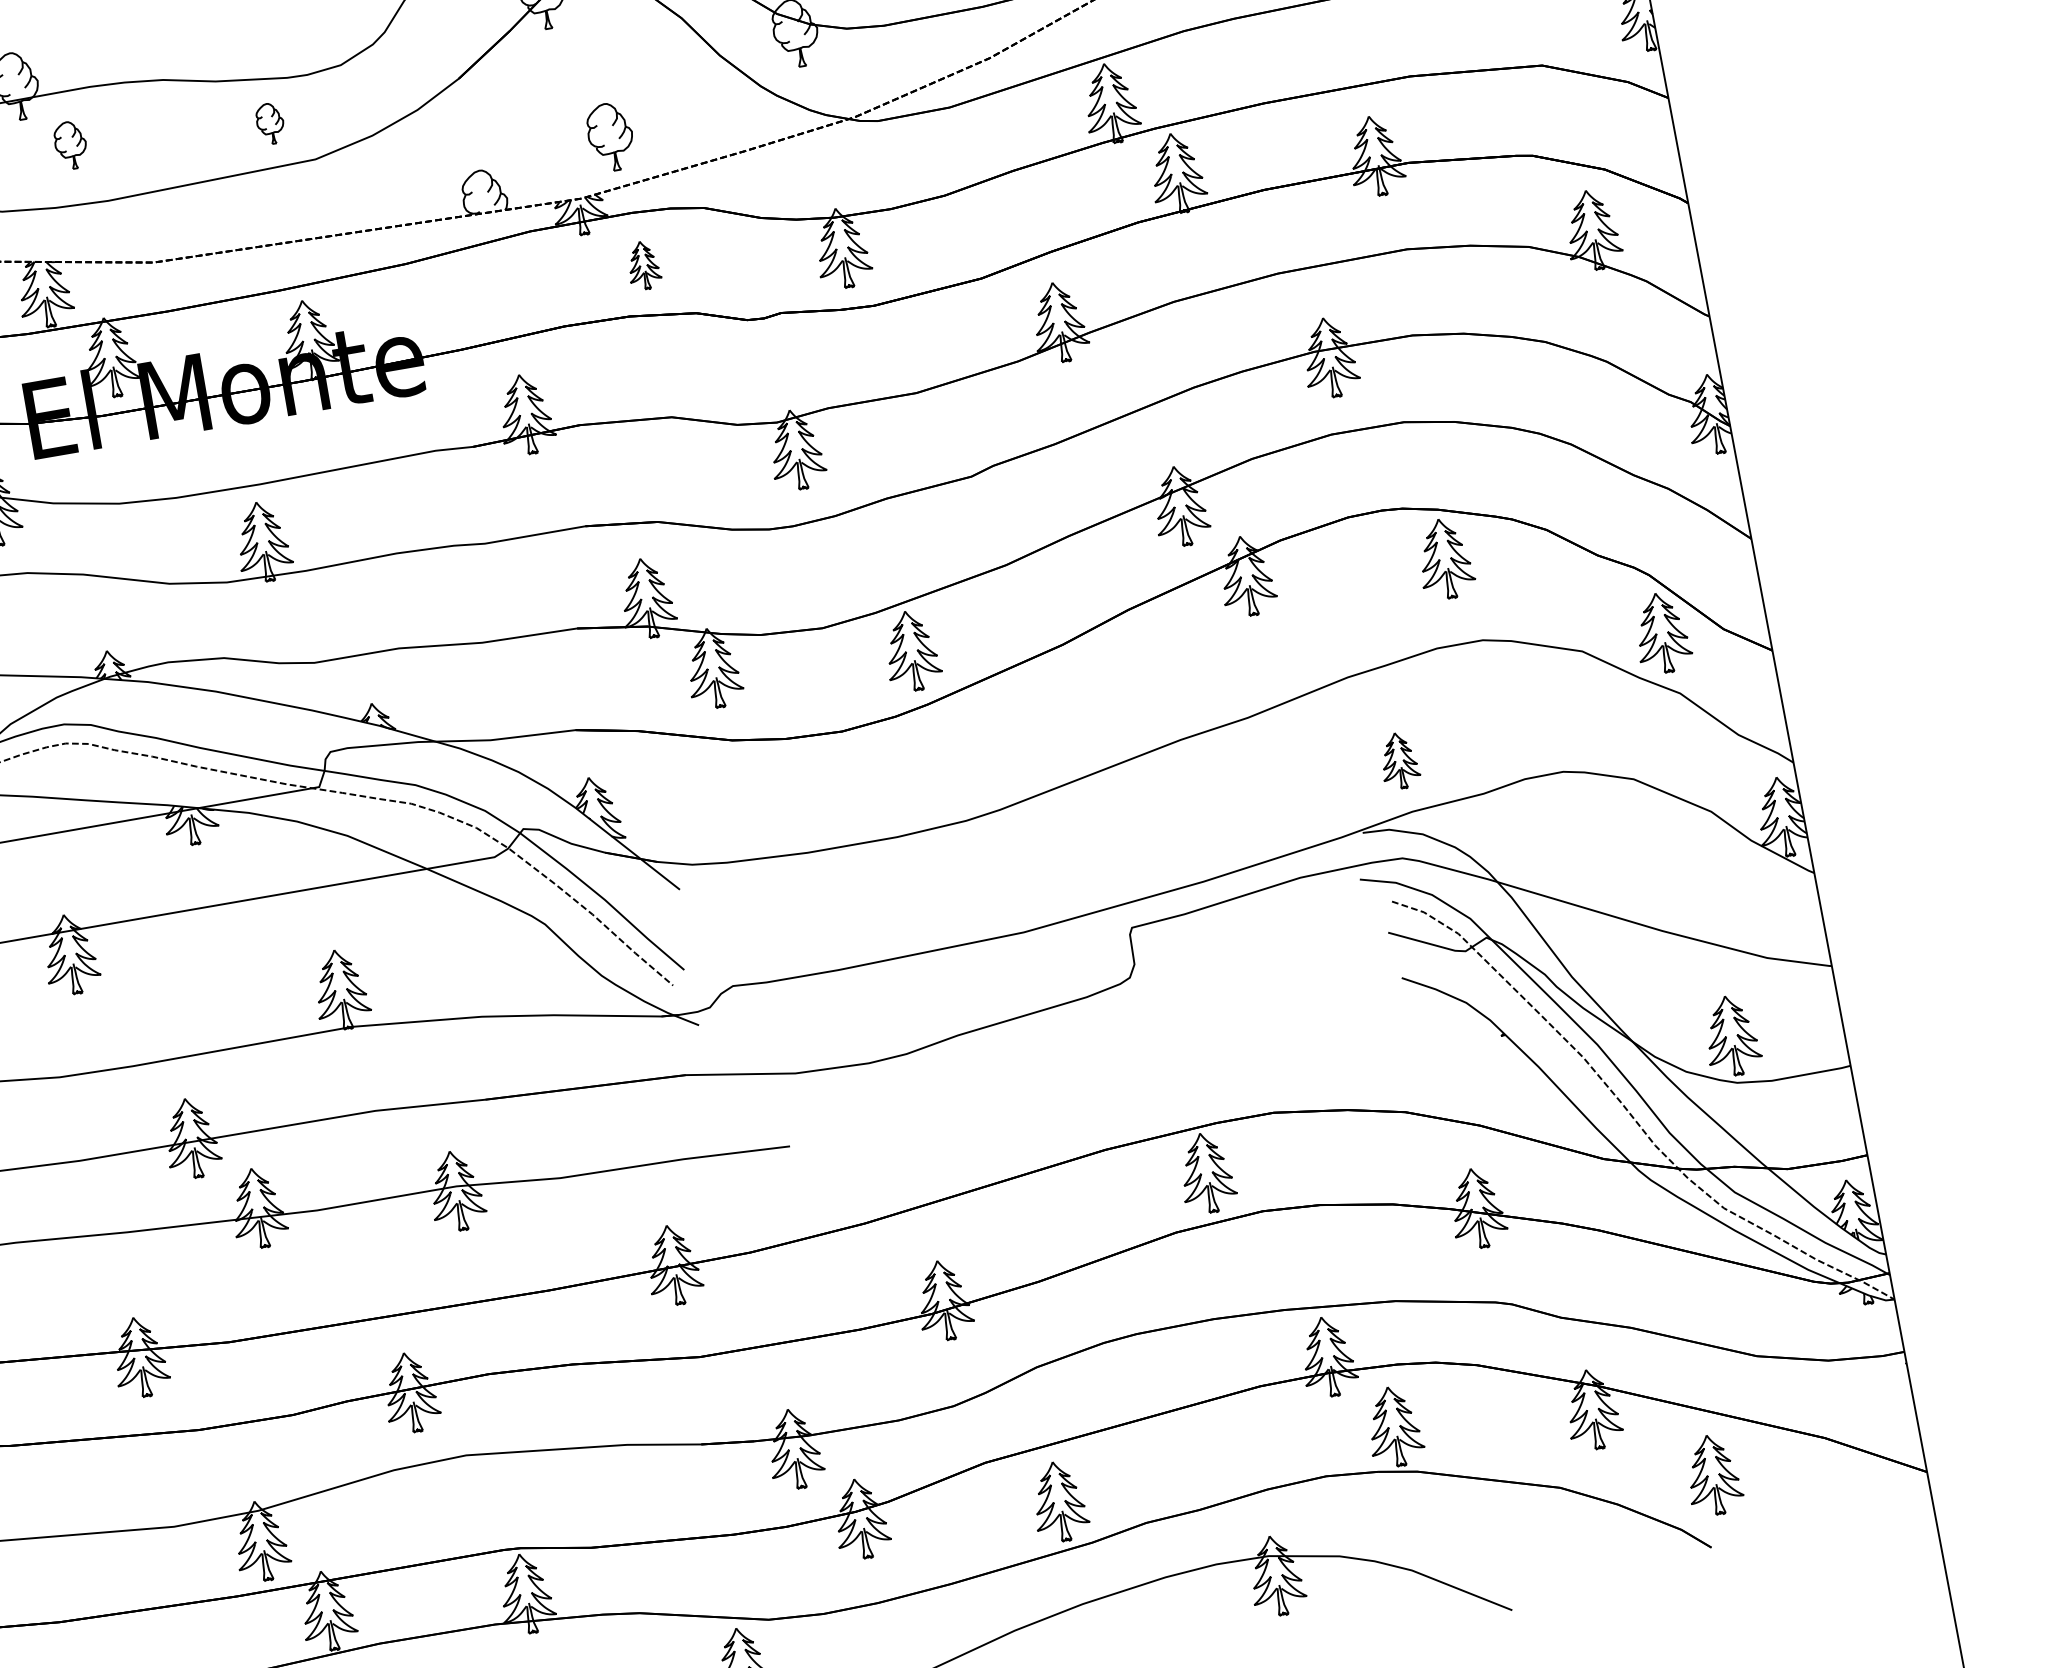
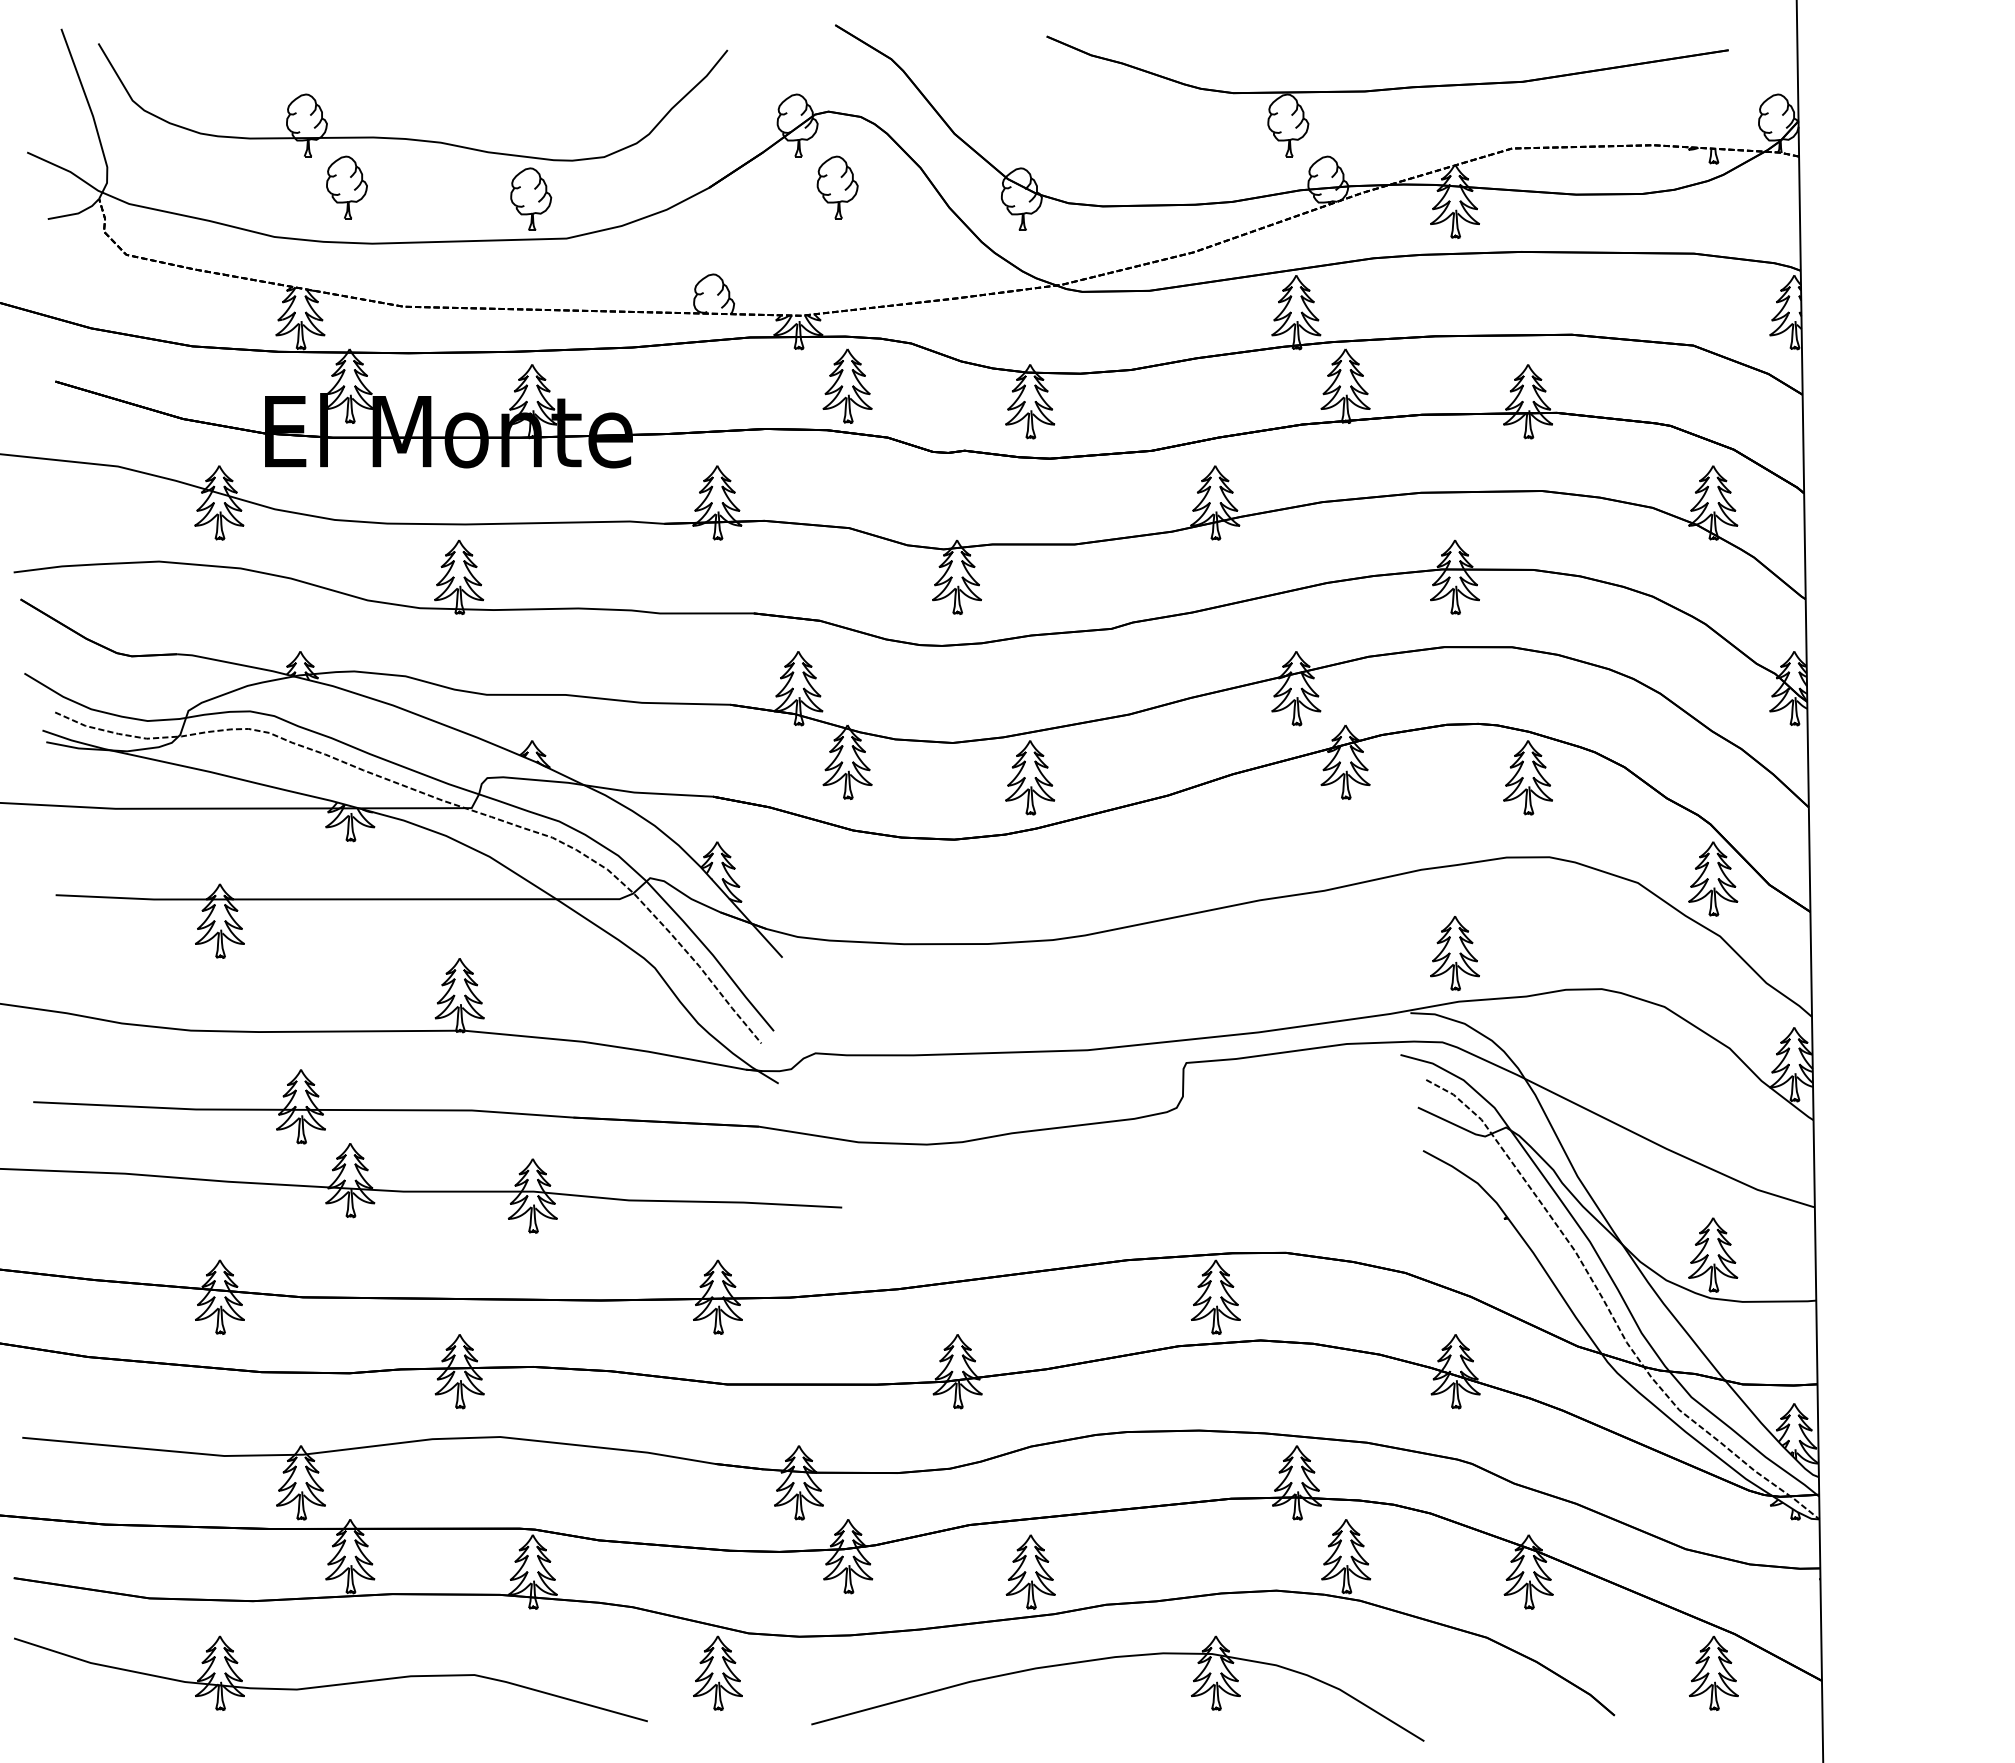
part: (270, 122) -> (531, 198), size x1.67
part: (610, 137) -> (837, 187), moved
part: (70, 145) -> (346, 187), size x1.43
part: (643, 264) -> (847, 385), size x1.67
part: (1398, 760) -> (1454, 953), size x1.43
part: (1712, 1474) -> (1713, 1672), moved

